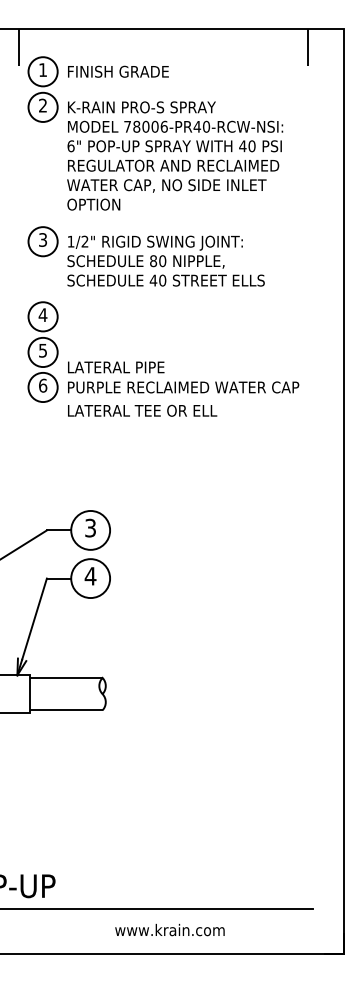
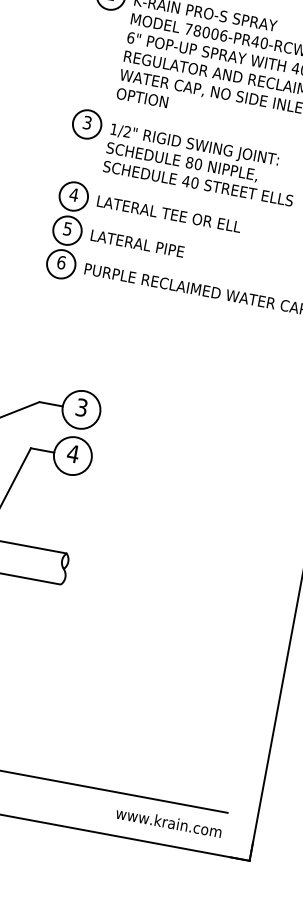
text: (116, 367) -> (137, 243), moved
text: (142, 410) -> (169, 213), moved
text: (169, 929) -> (168, 822), moved

